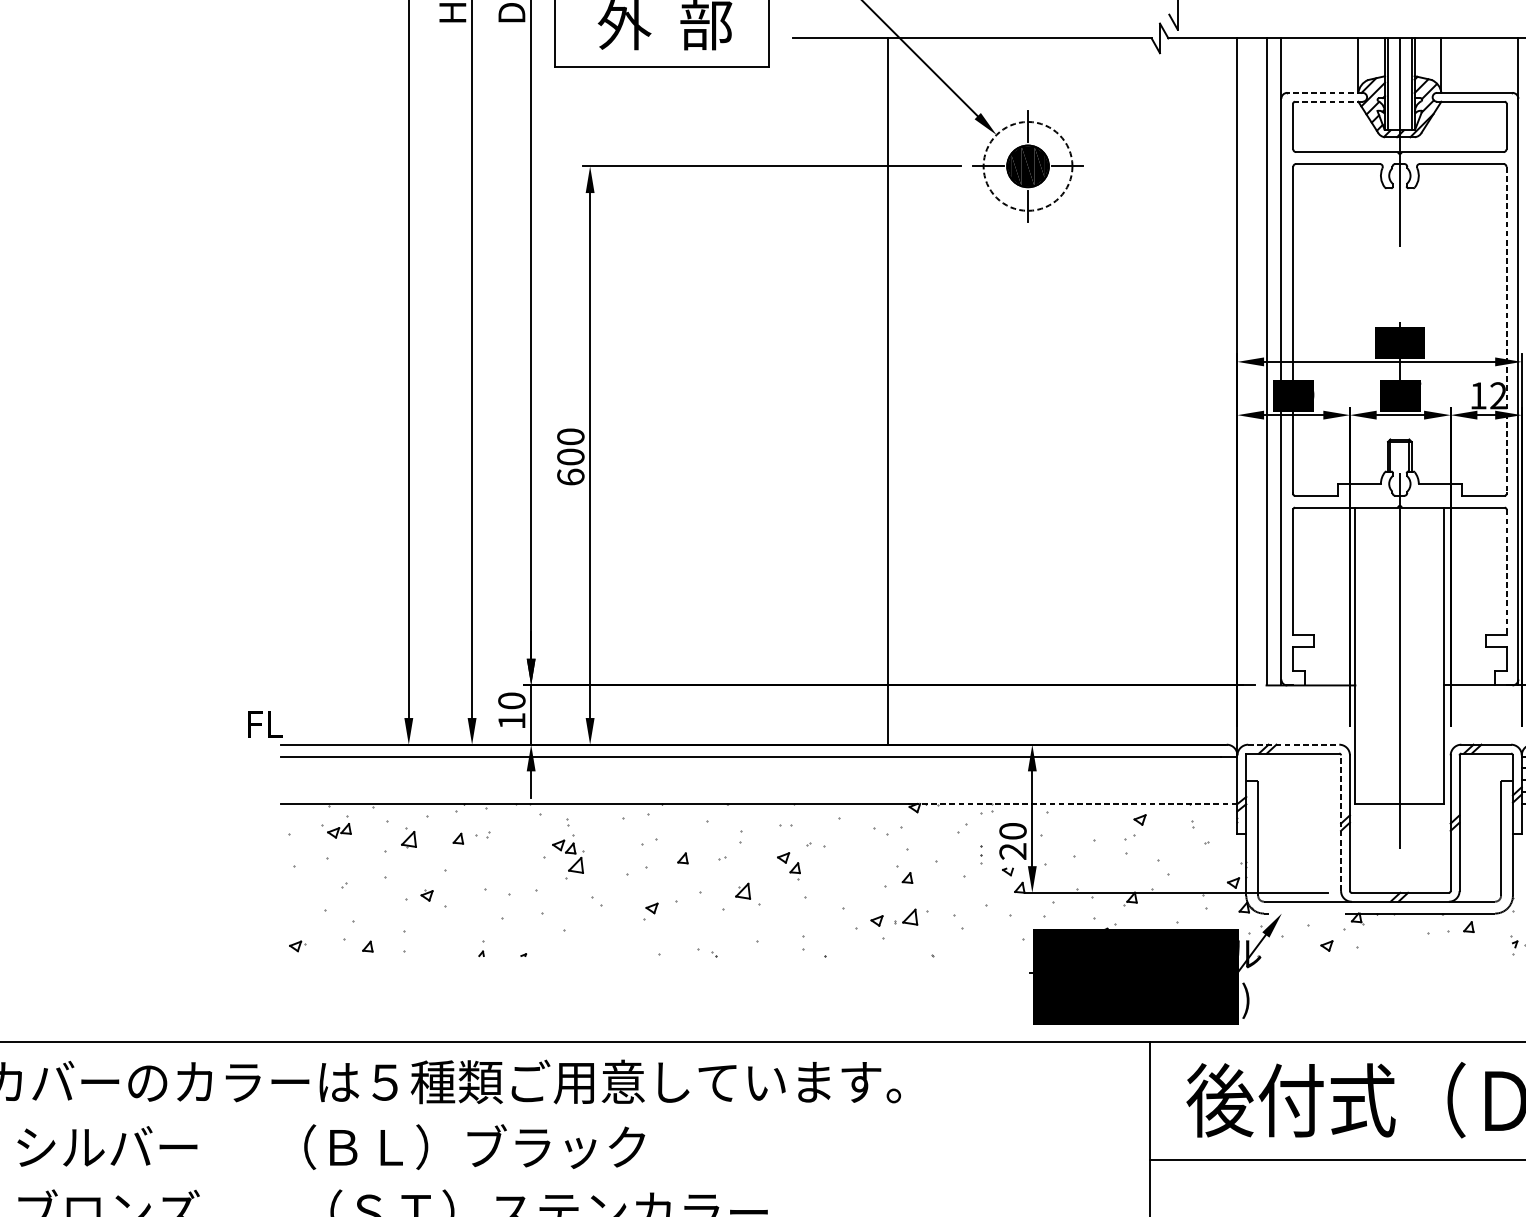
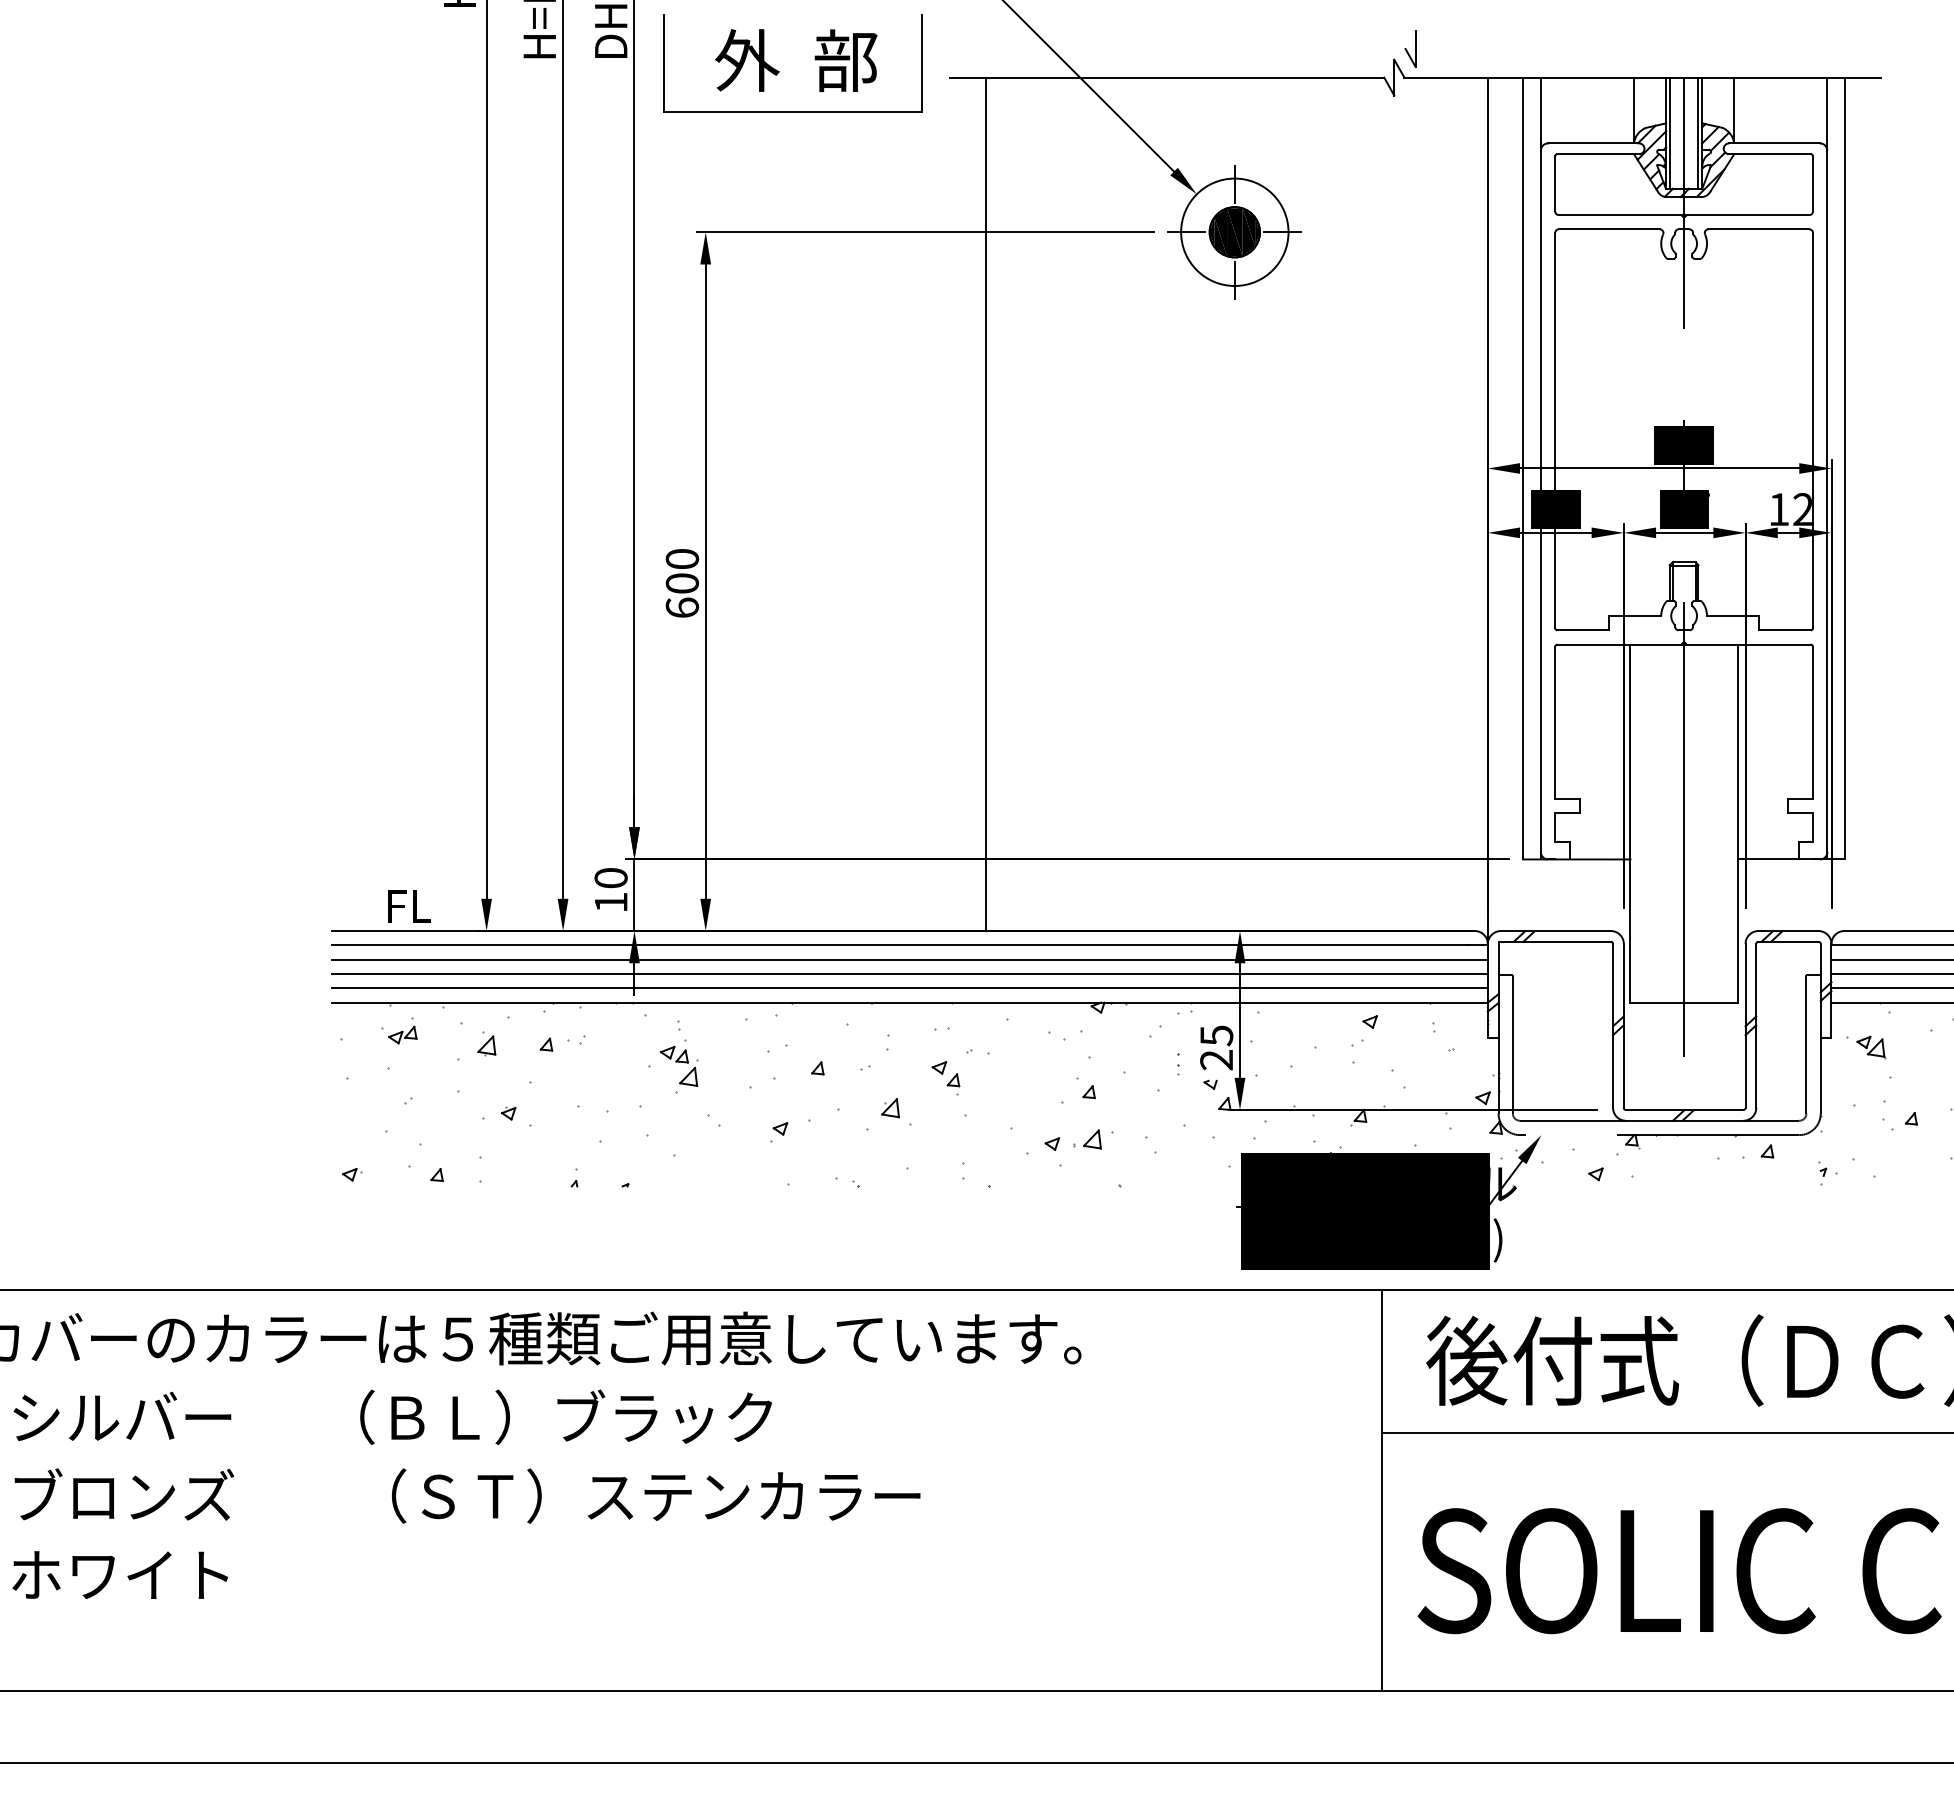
line: (1324, 92) -> (1593, 143), dashed -> solid
line: (1329, 102) -> (1598, 154), dashed -> solid
circle: (1027, 166) -> (1234, 232), dashed -> solid
line: (1506, 330) -> (1813, 430), dashed -> solid
line: (888, 391) -> (986, 504), moved
line: (1506, 572) -> (1813, 722), dashed -> solid
text: (265, 724) -> (409, 906), moved
line: (1294, 745) -> (1556, 931), dashed -> solid
line: (758, 768) -> (909, 959), added
line: (758, 780) -> (909, 974), added
line: (758, 792) -> (909, 988), added
line: (1076, 803) -> (1293, 1002), dashed -> solid
line: (1341, 822) -> (1613, 1025), dashed -> solid
text: (1012, 831) -> (1216, 1035), 20 -> 25

